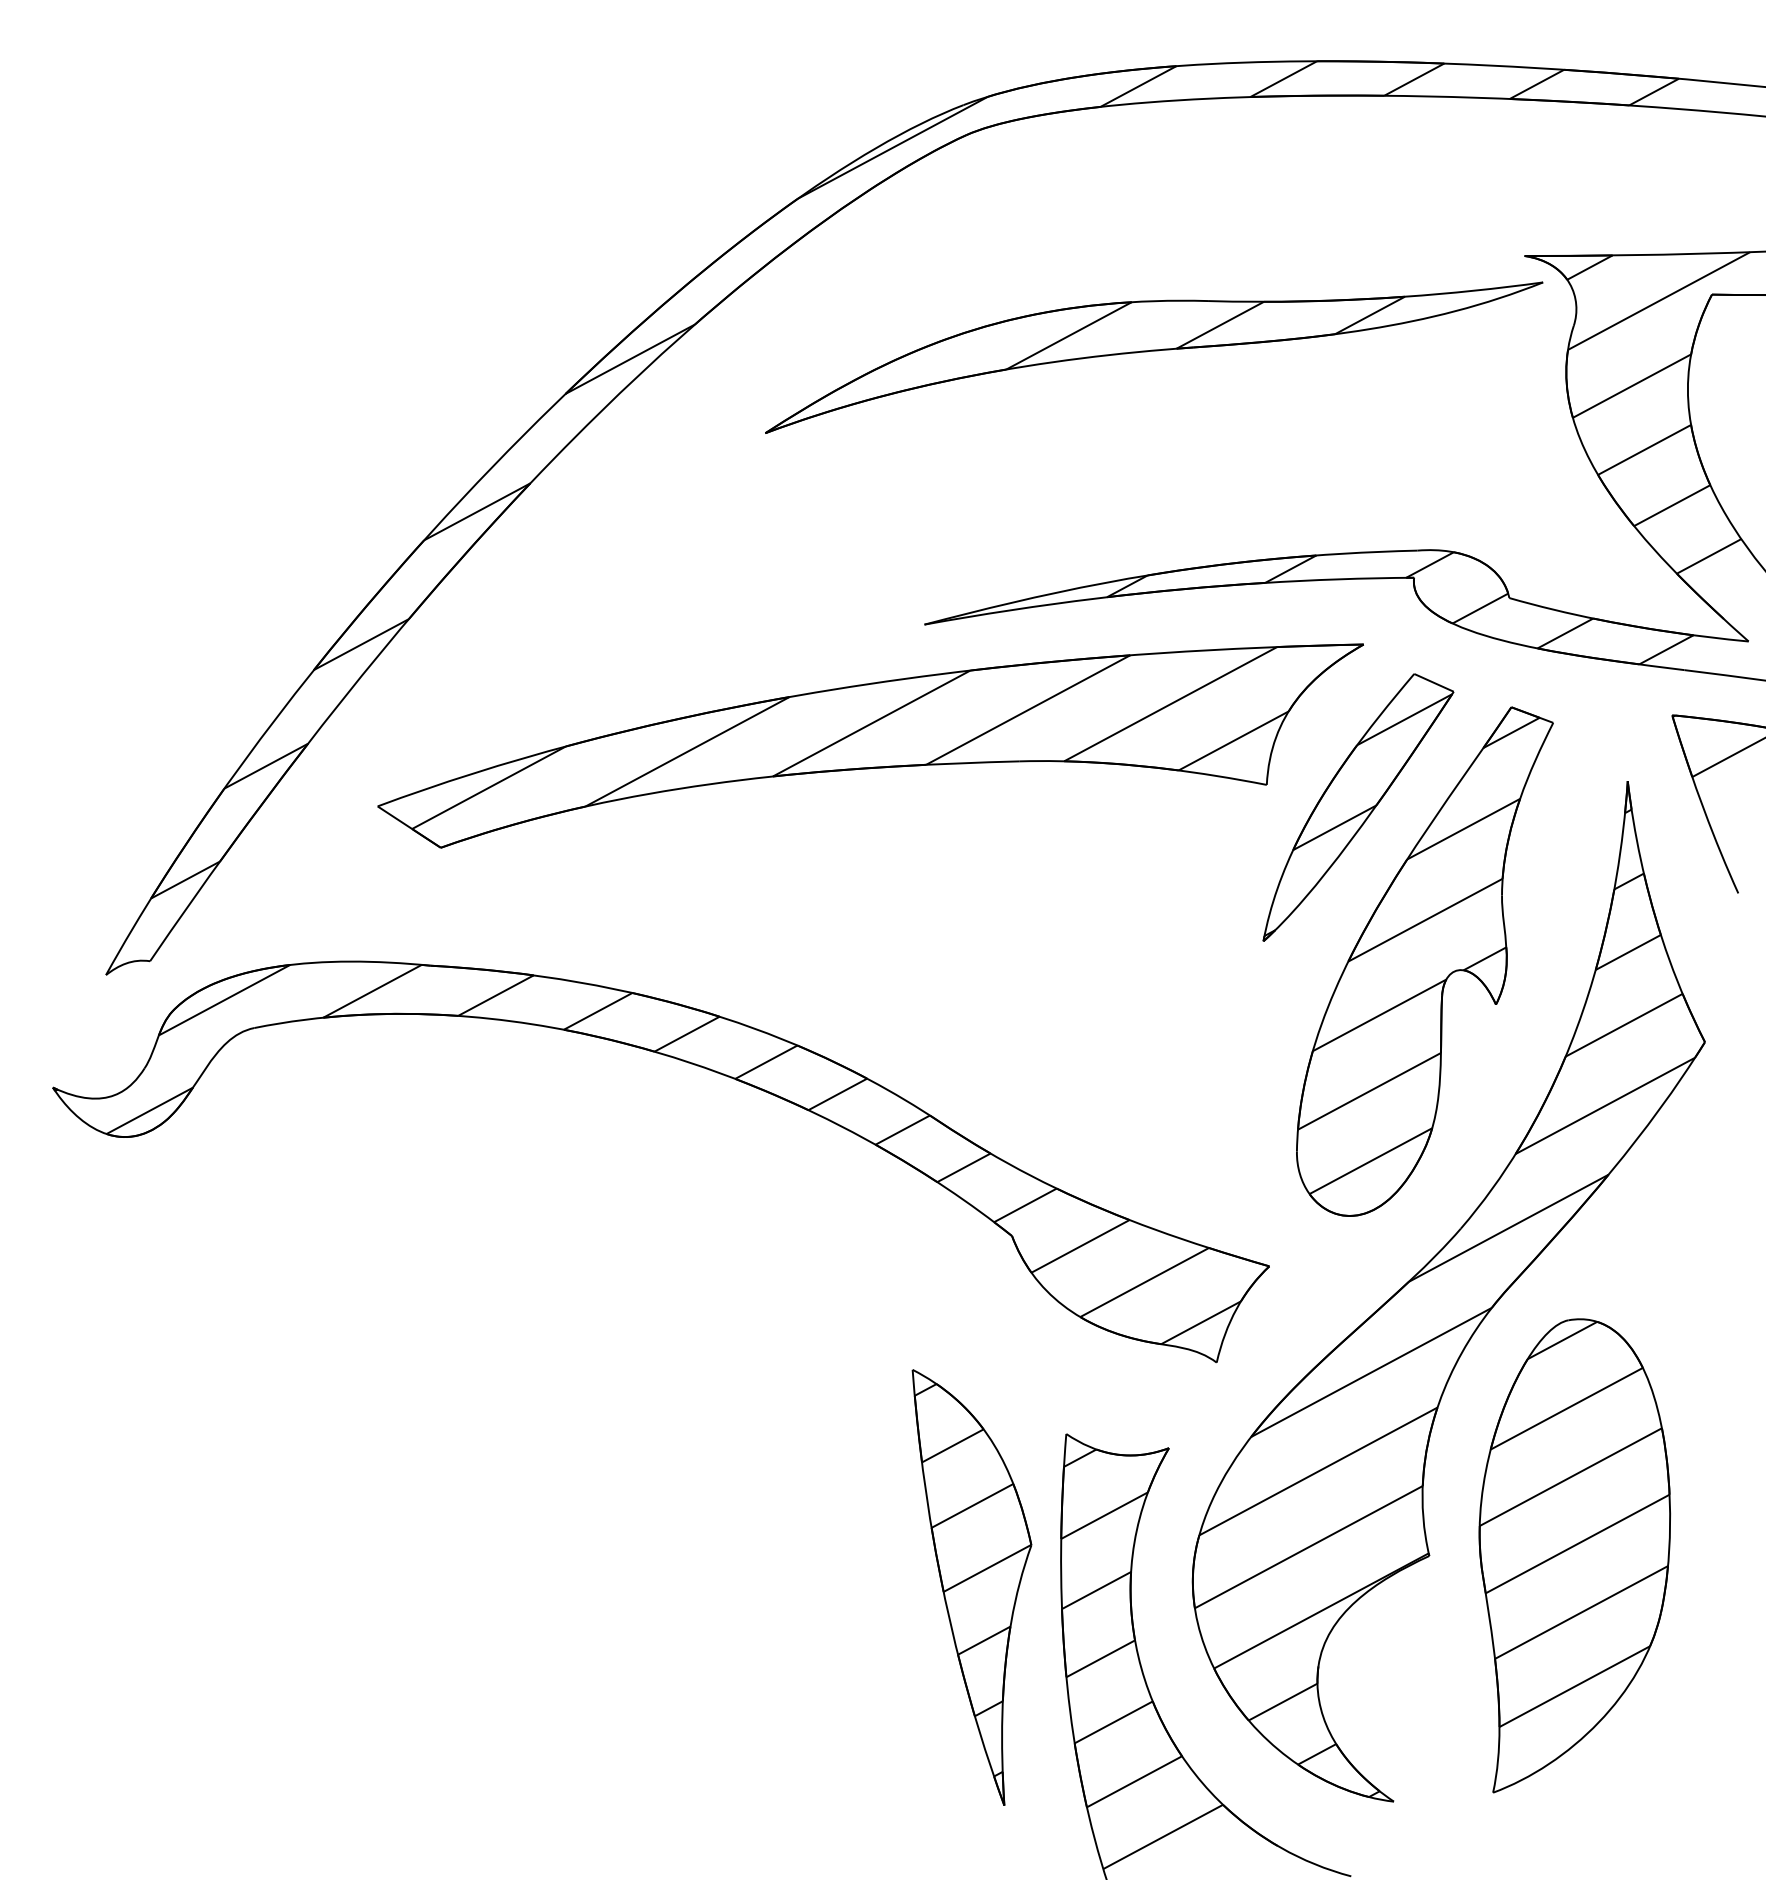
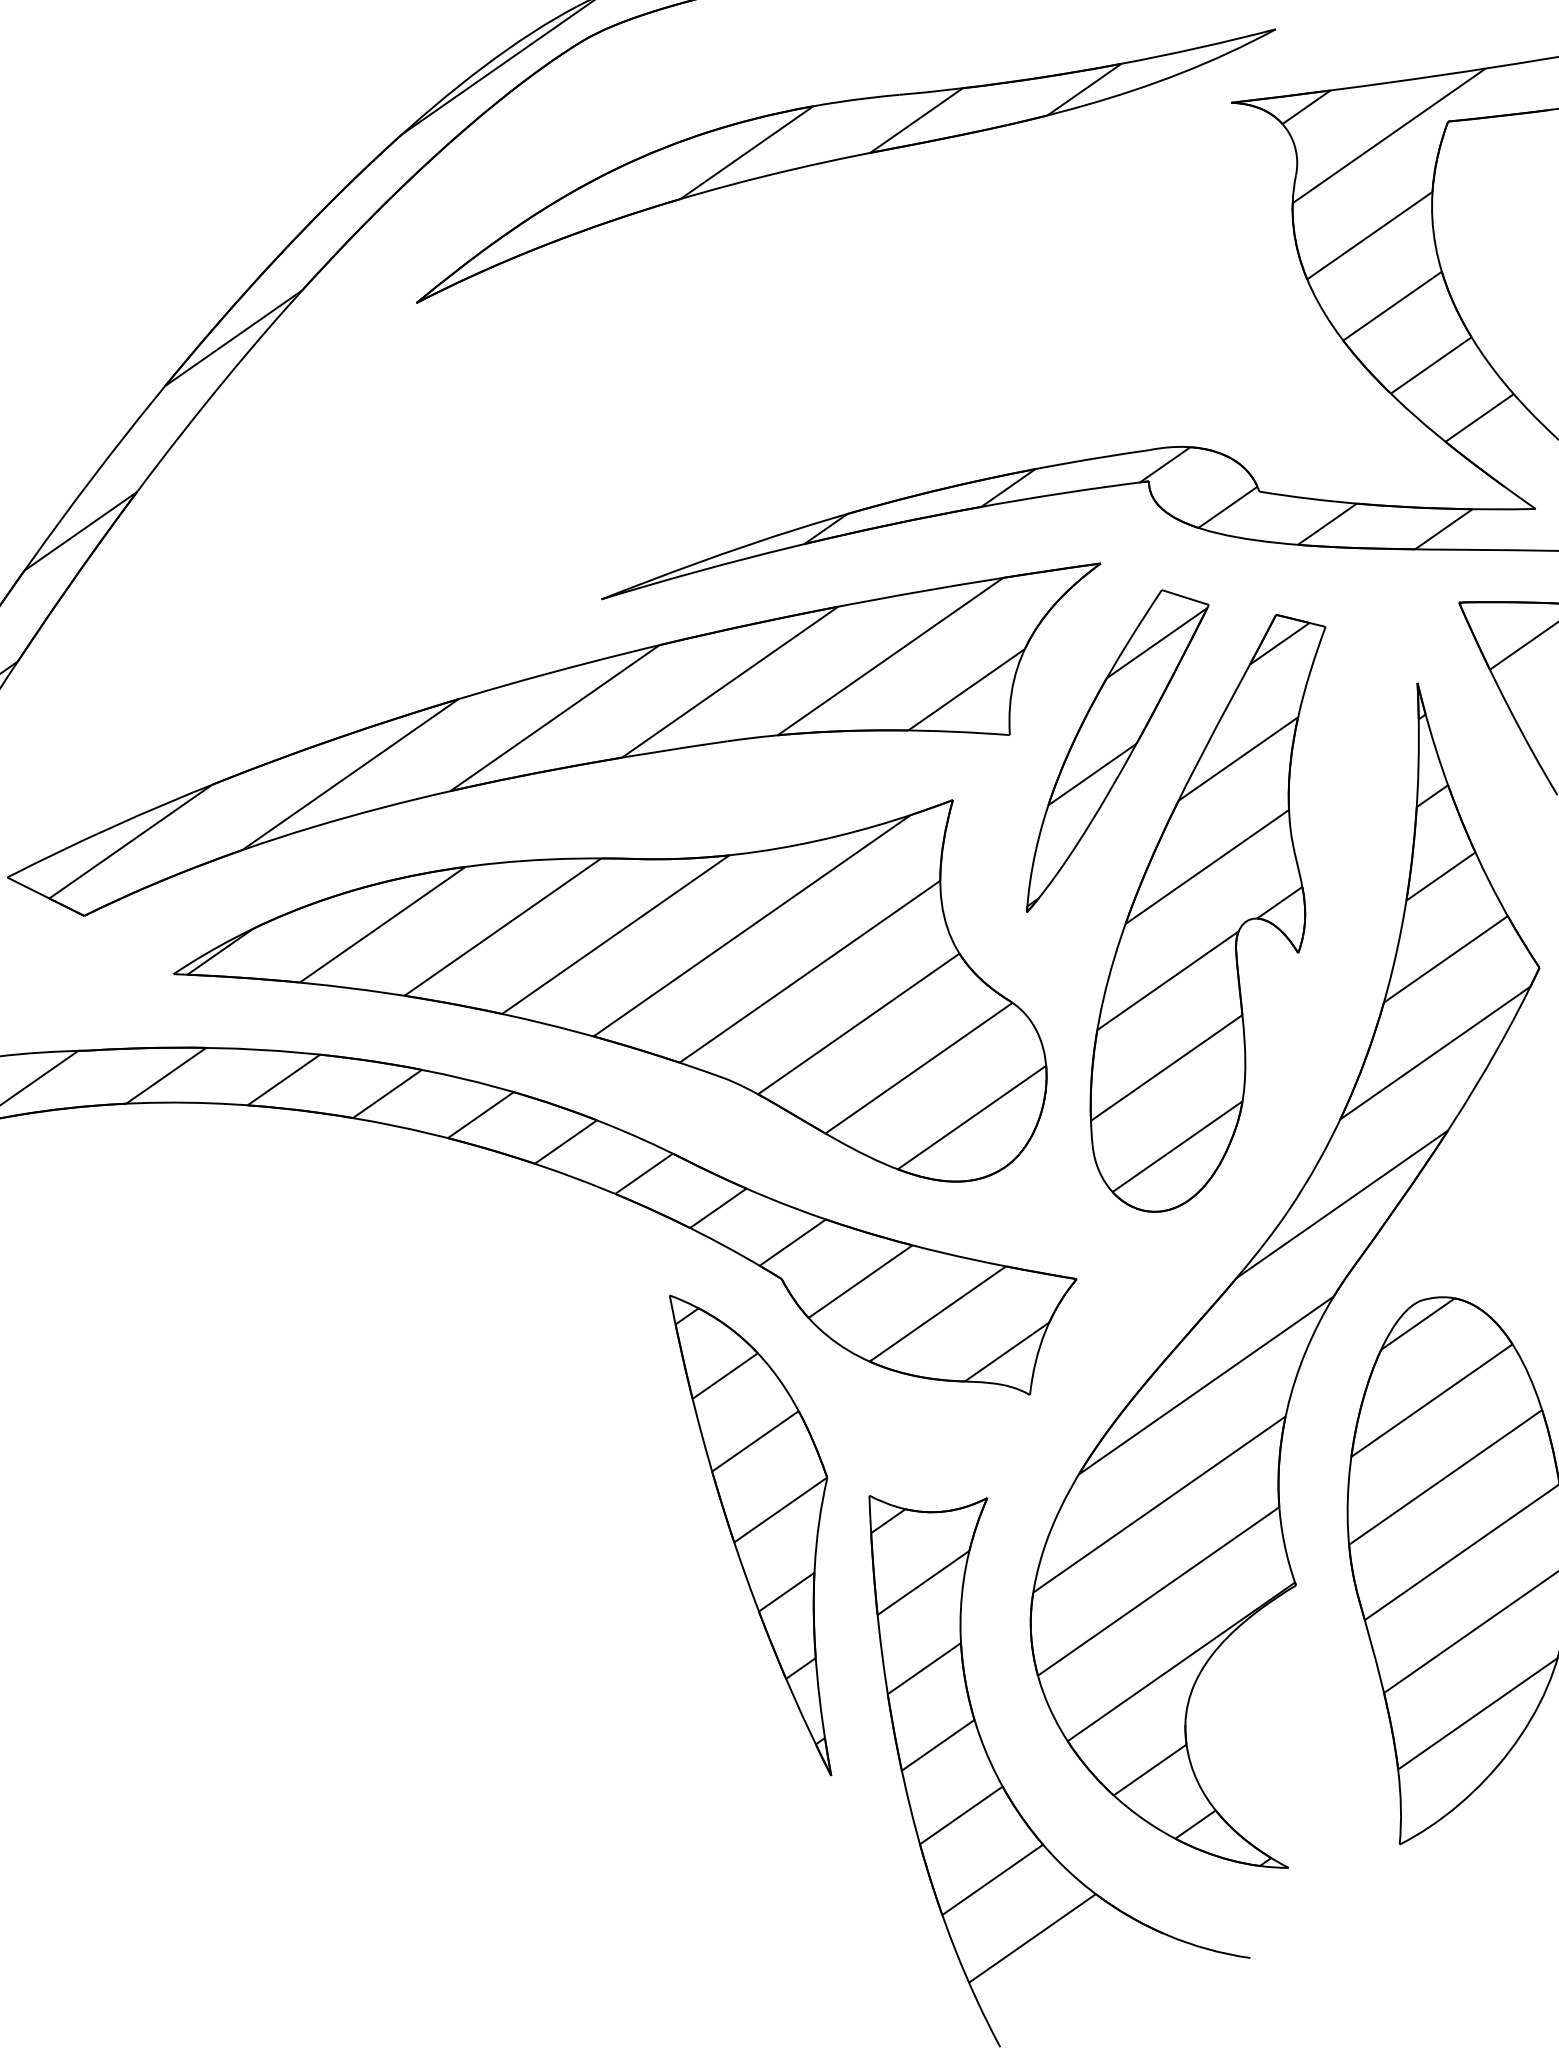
part: (1154, 357) -> (846, 165), moved
part: (888, 1002) -> (611, 1031), added
part: (971, 1587) -> (765, 1533), moved

